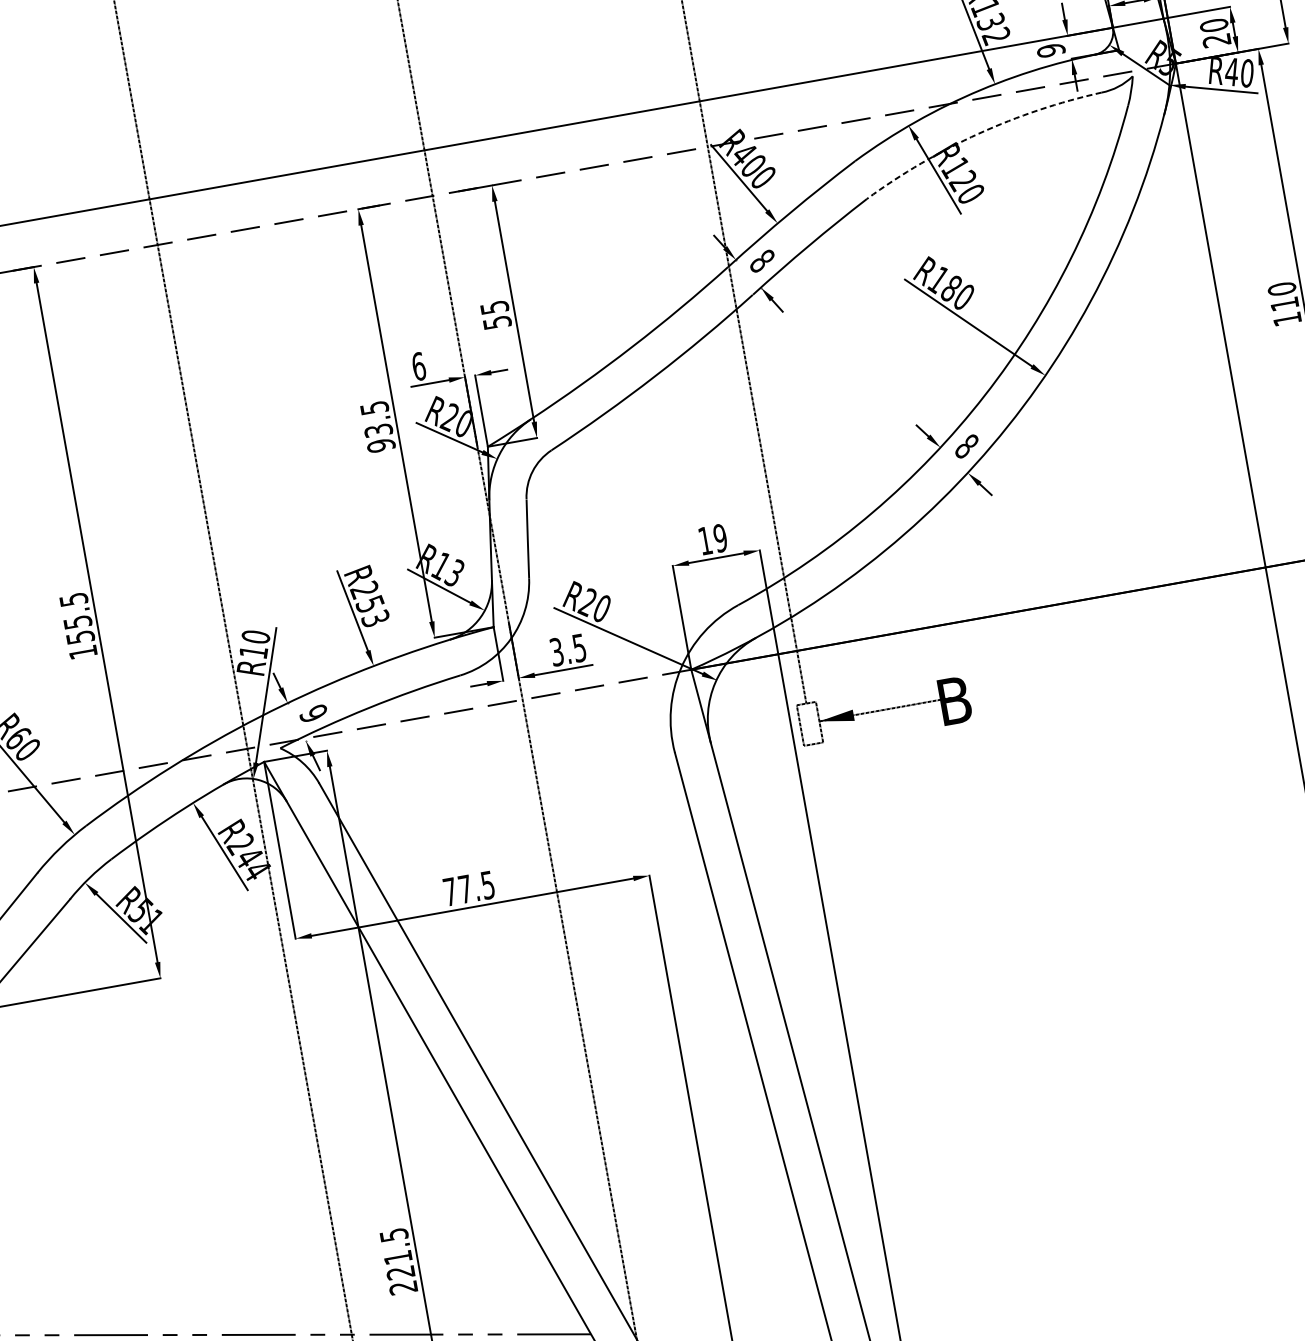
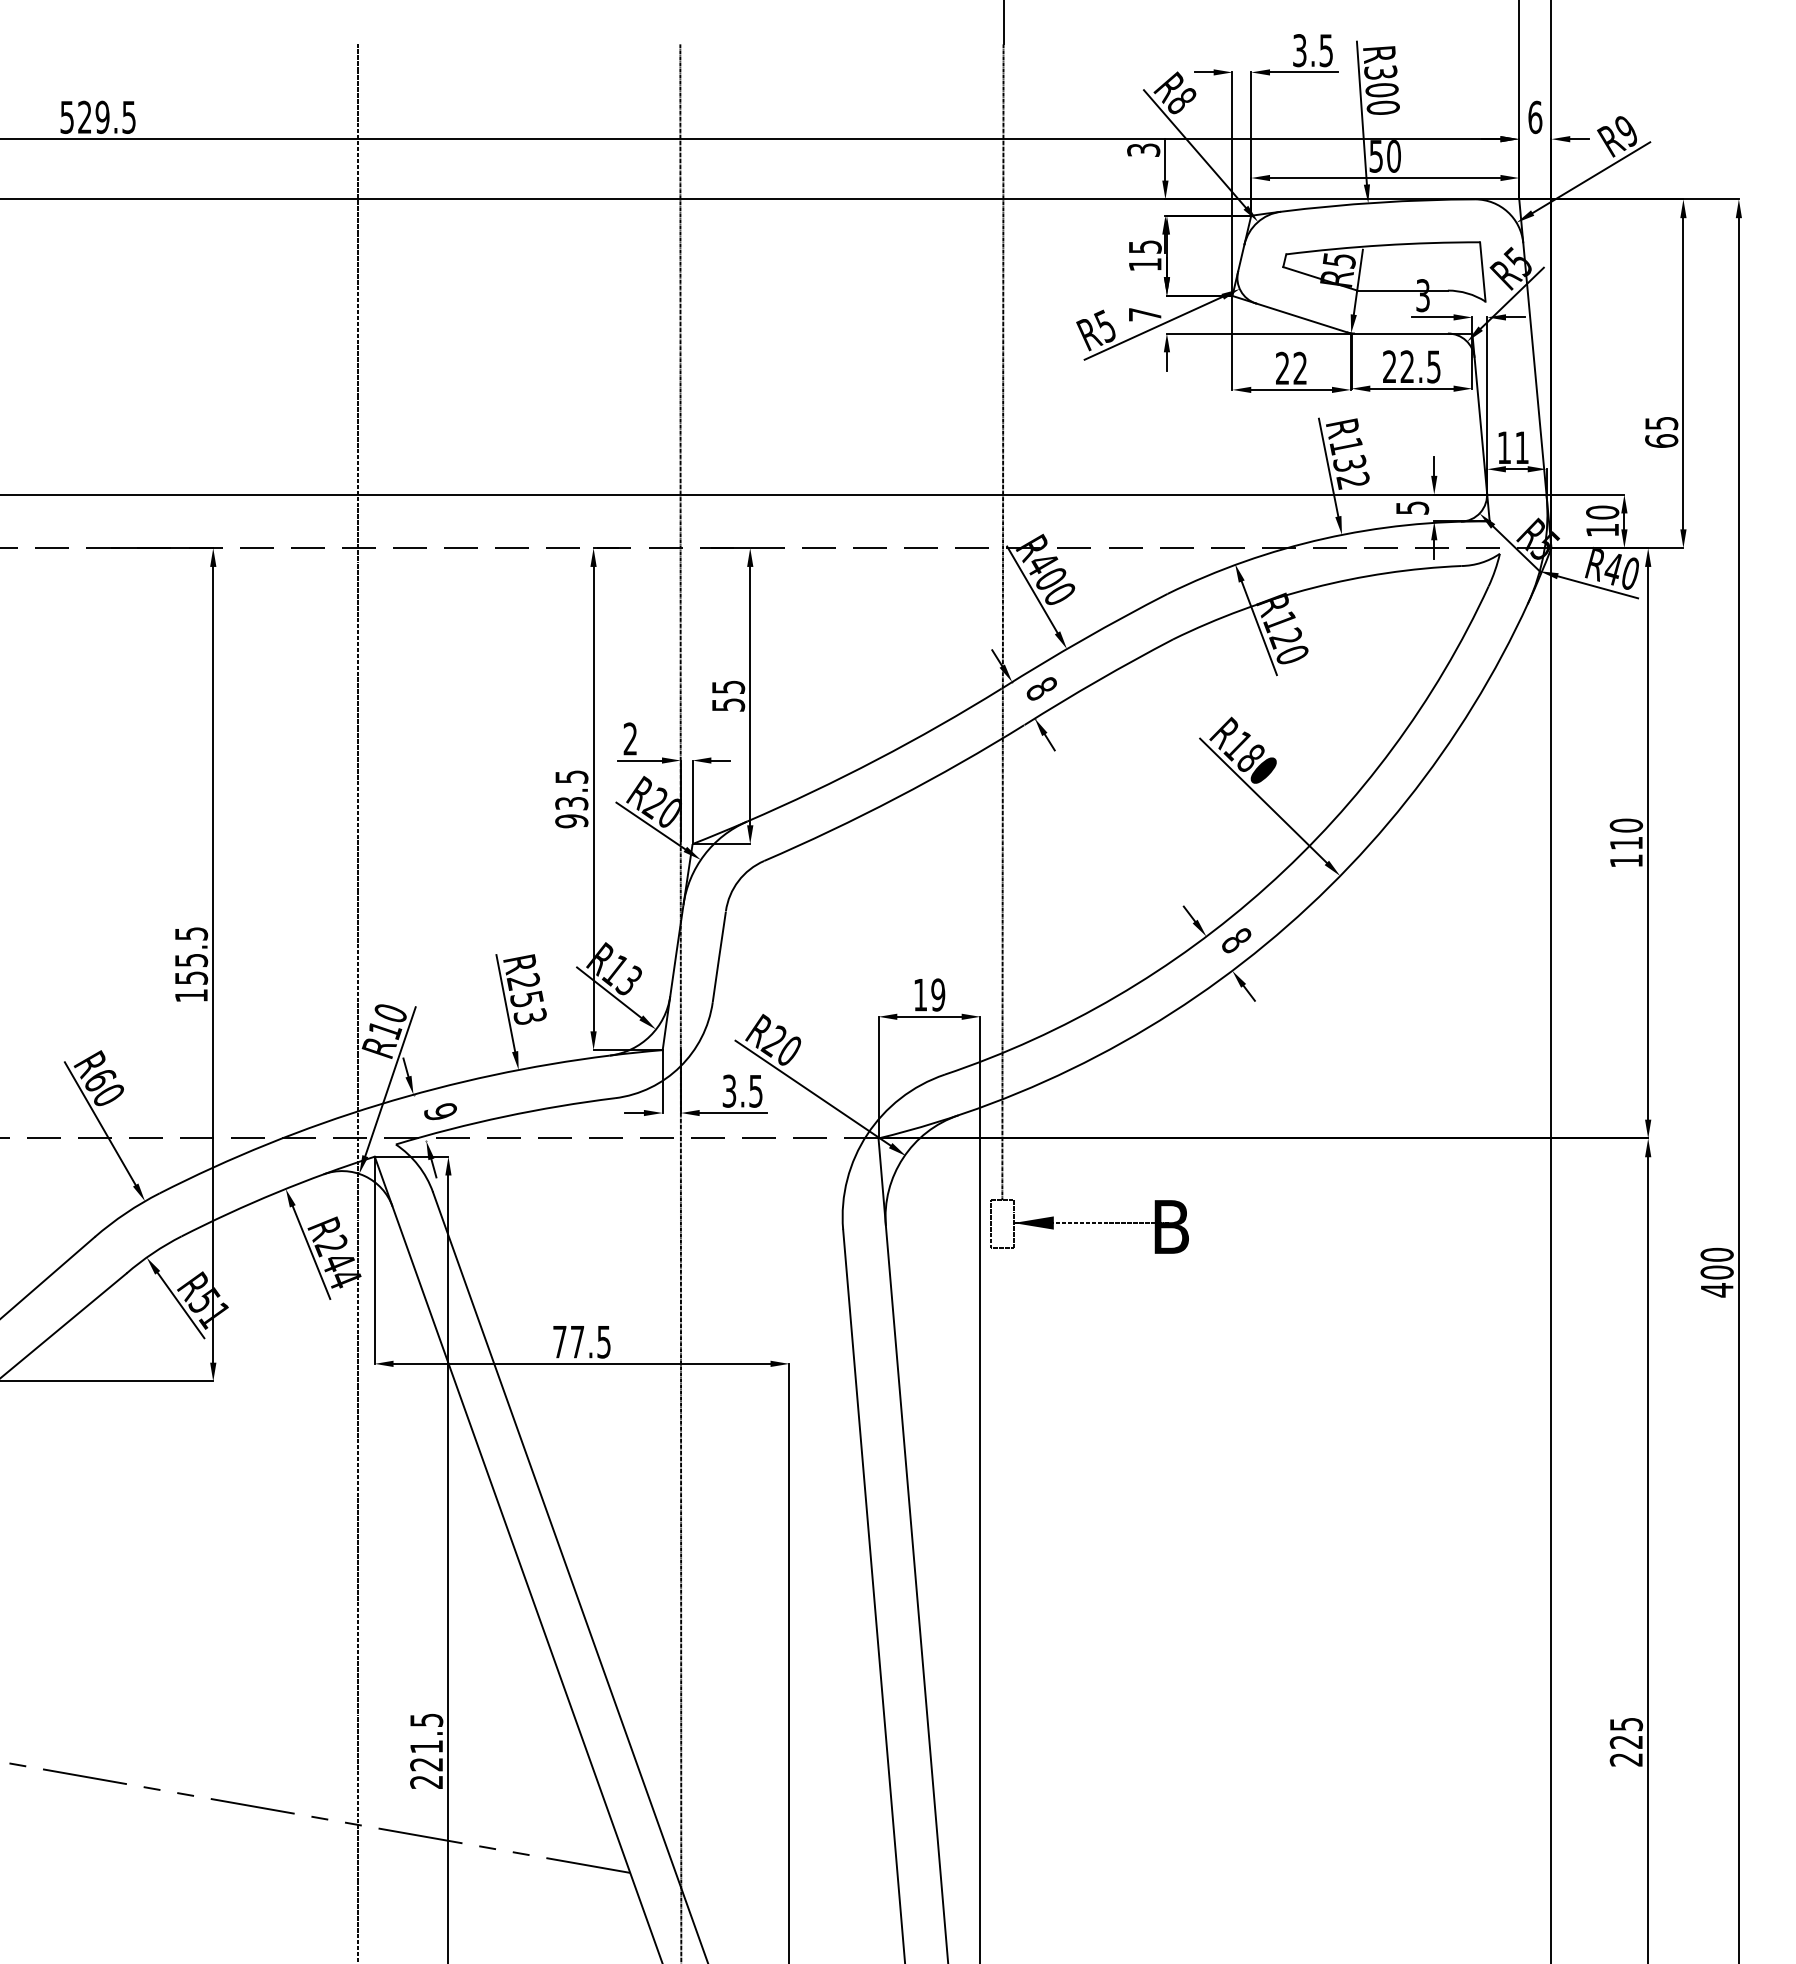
text: (1216, 40) -> (1602, 530), 20 -> 10
text: (1050, 51) -> (1411, 508), 9 -> 5
arc: (978, 133) -> (1313, 587), dashed -> solid
text: (418, 366) -> (630, 738), 6 -> 2

